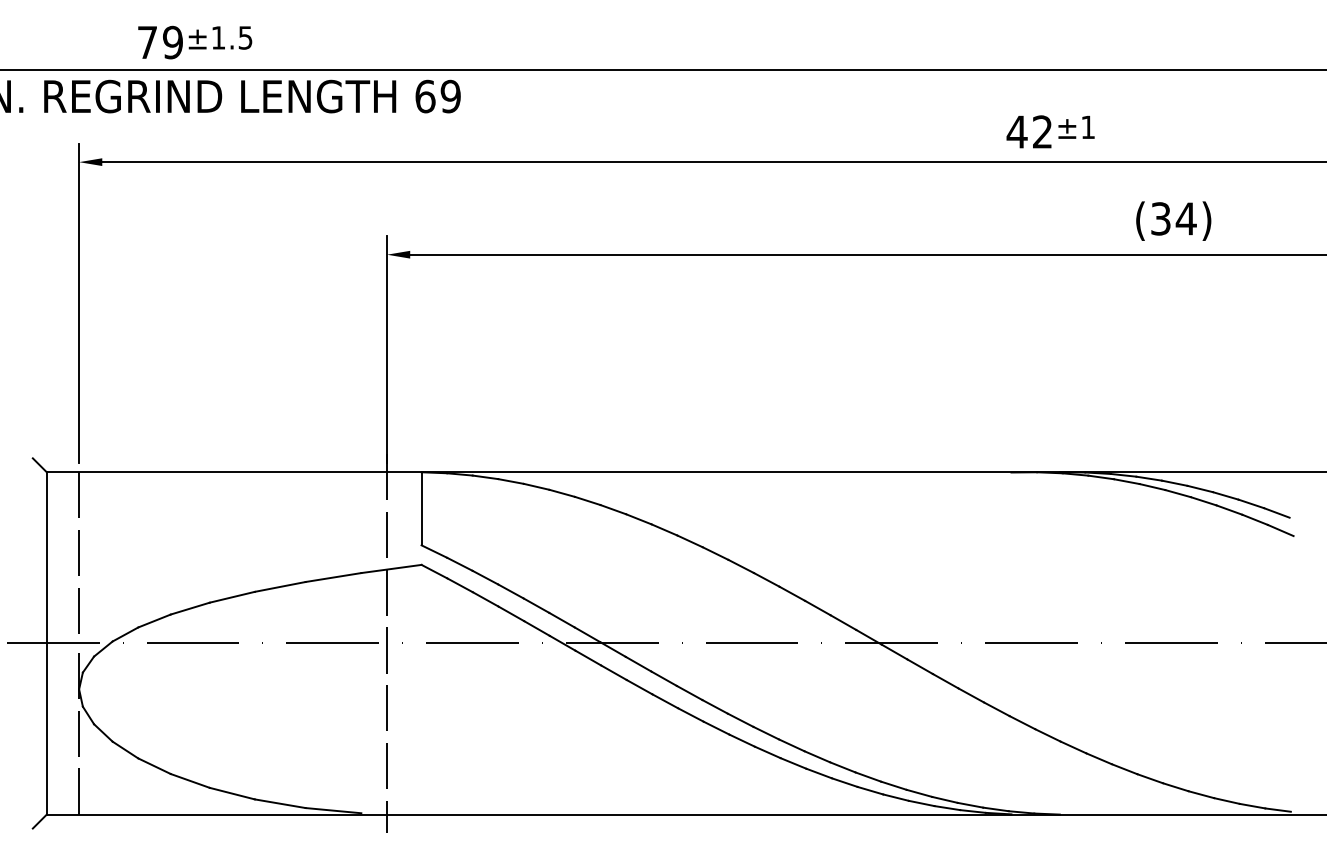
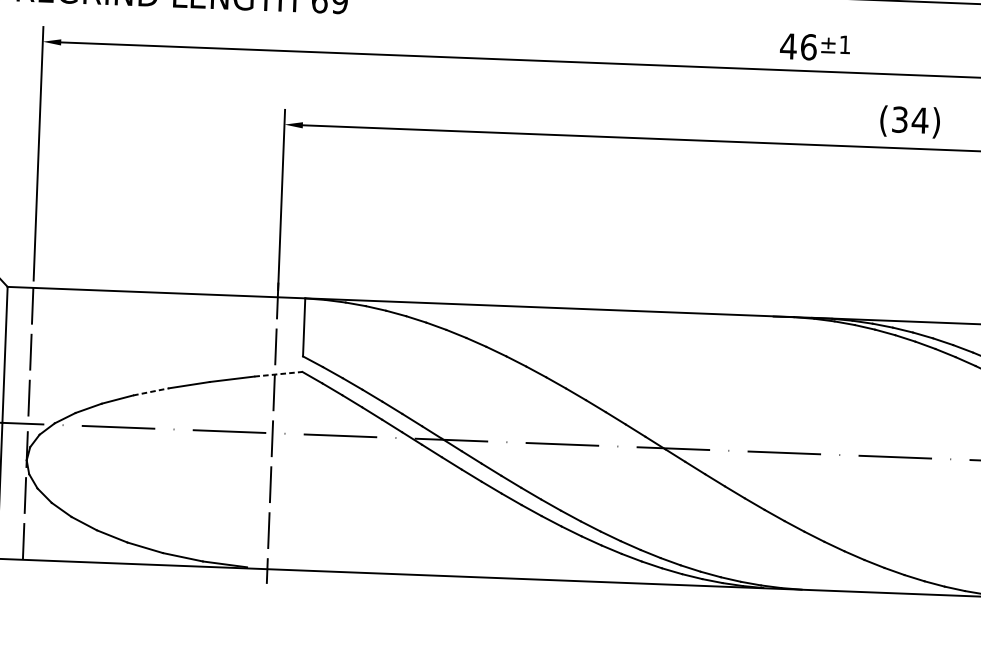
text: (1042, 131) -> (808, 46), 42 -> 46
line: (391, 568) -> (278, 373), solid -> dashed
line: (232, 597) -> (151, 392), solid -> dashed

